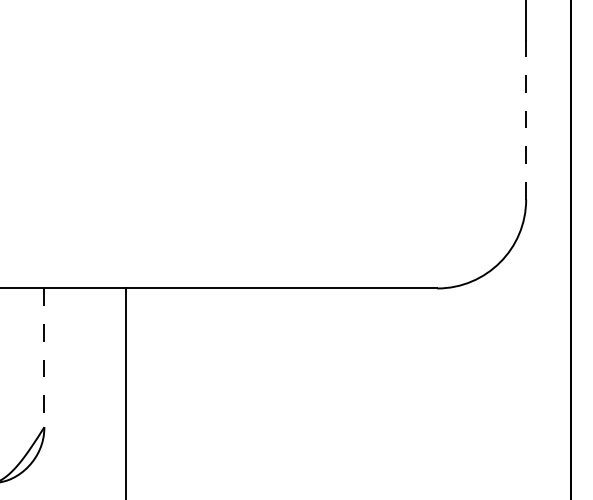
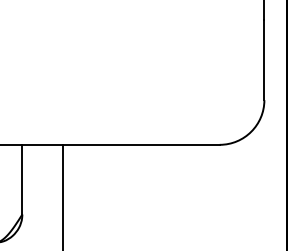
line: (526, 118) -> (264, 59), dashed -> solid
line: (44, 357) -> (22, 179), dashed -> solid

